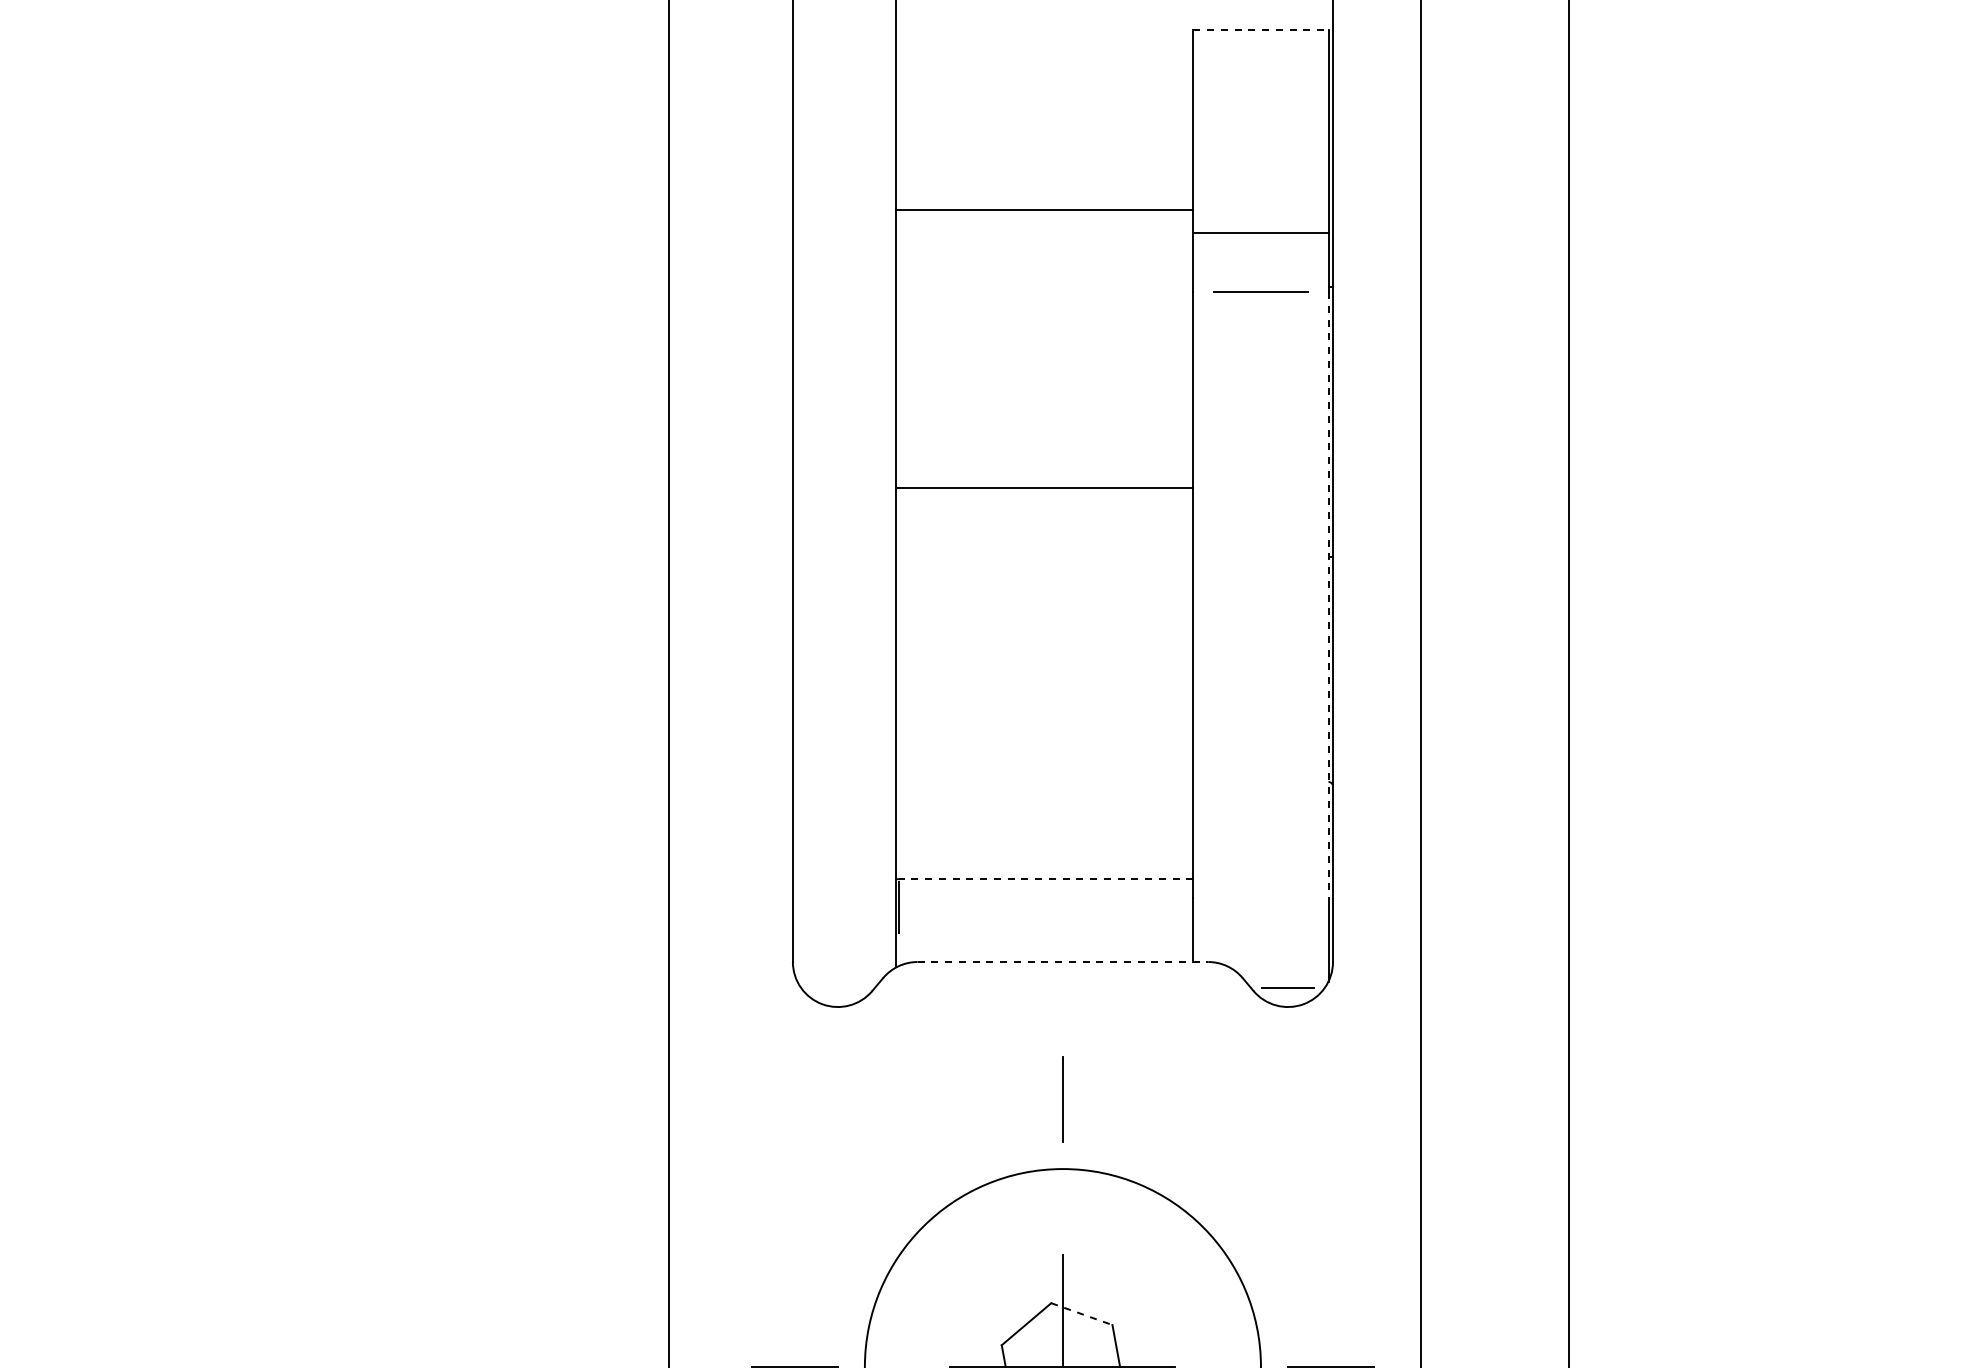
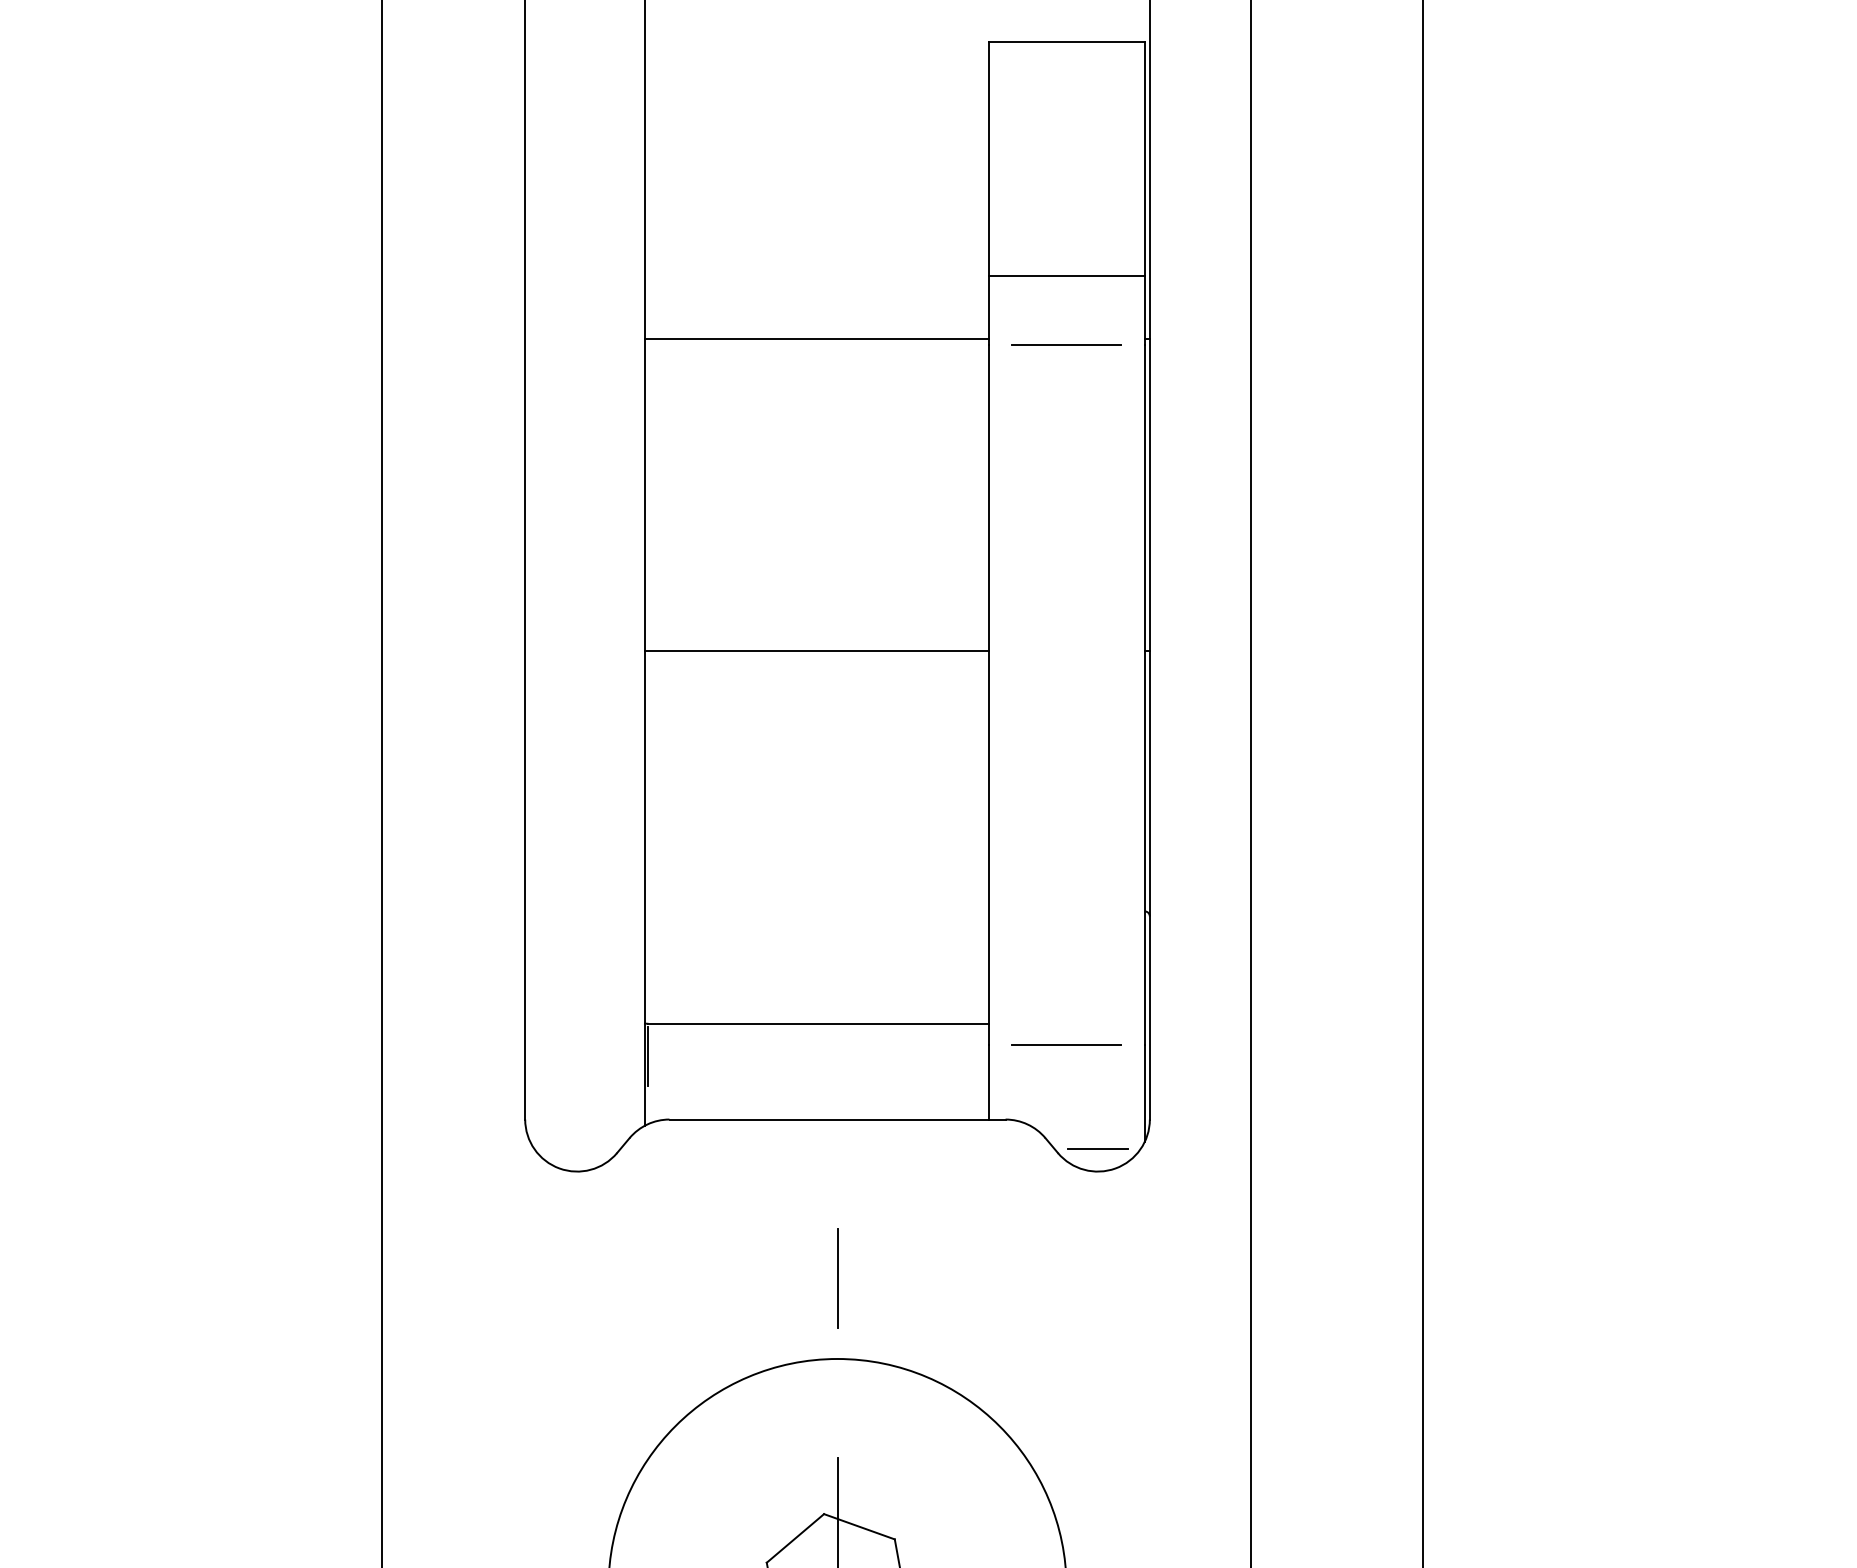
line: (1260, 30) -> (1066, 42), dashed -> solid
line: (1044, 209) -> (816, 338), moved
line: (1044, 487) -> (816, 650), moved
line: (1328, 594) -> (1144, 694), dashed -> solid
line: (1045, 879) -> (817, 1024), dashed -> solid
line: (1260, 897) -> (1066, 1044), added
line: (1063, 962) -> (838, 1120), dashed -> solid
line: (1082, 1314) -> (860, 1527), dashed -> solid

